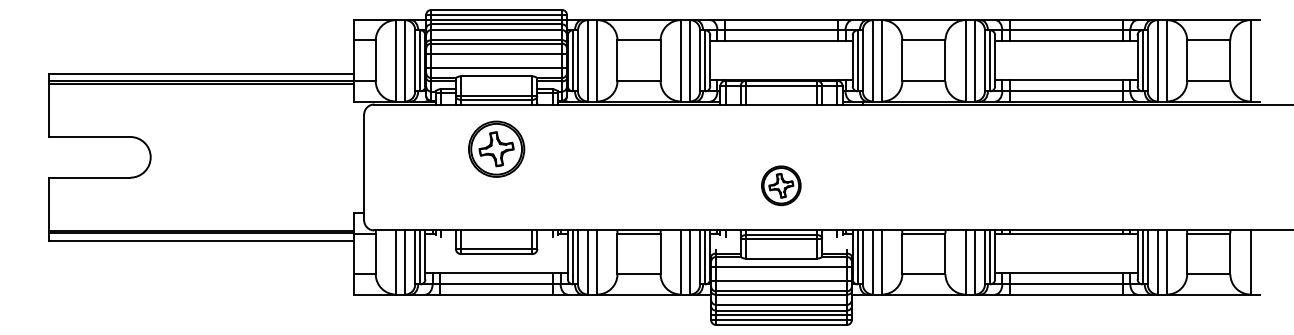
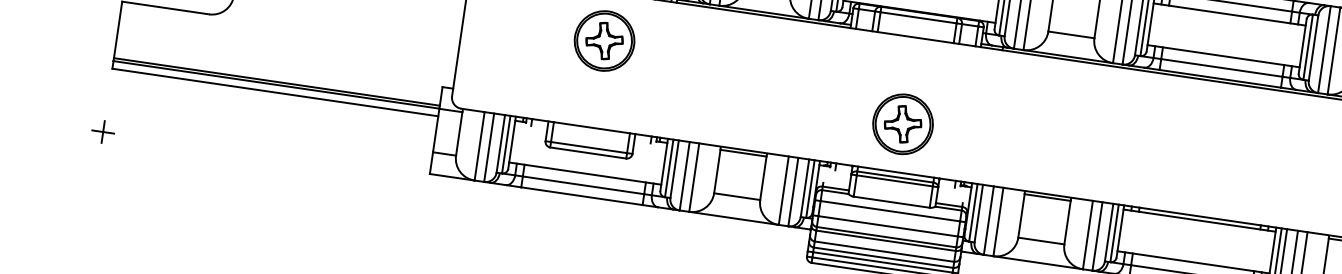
part: (780, 185) -> (902, 123), size x1.43
part: (48, 299) -> (102, 131), added

